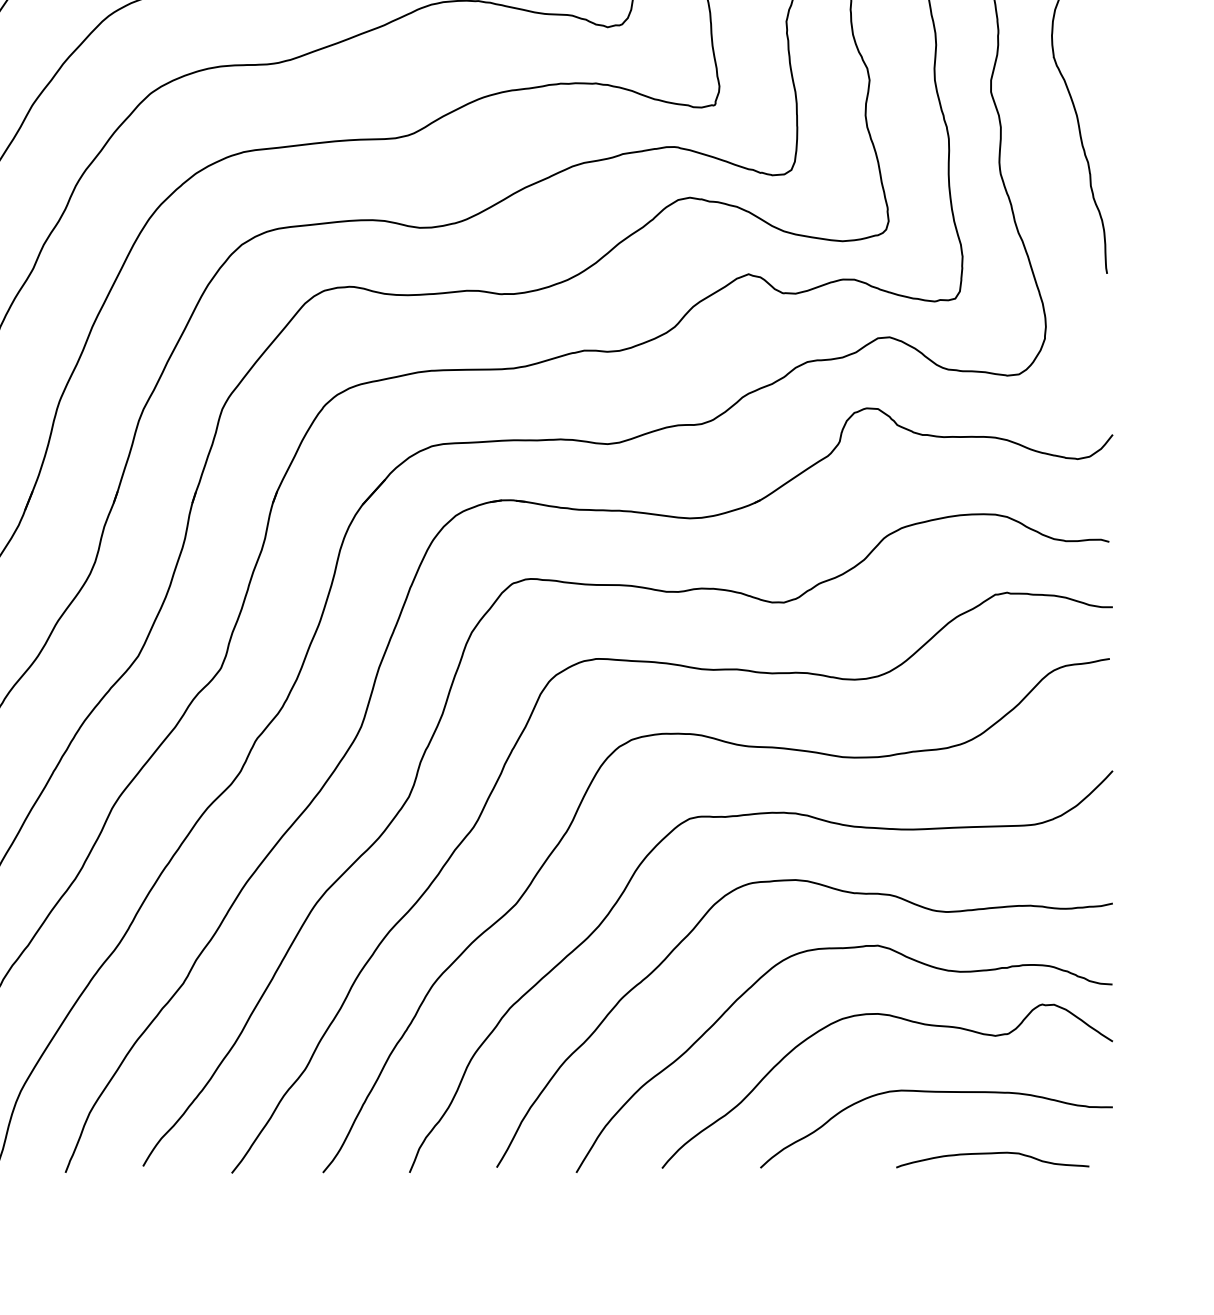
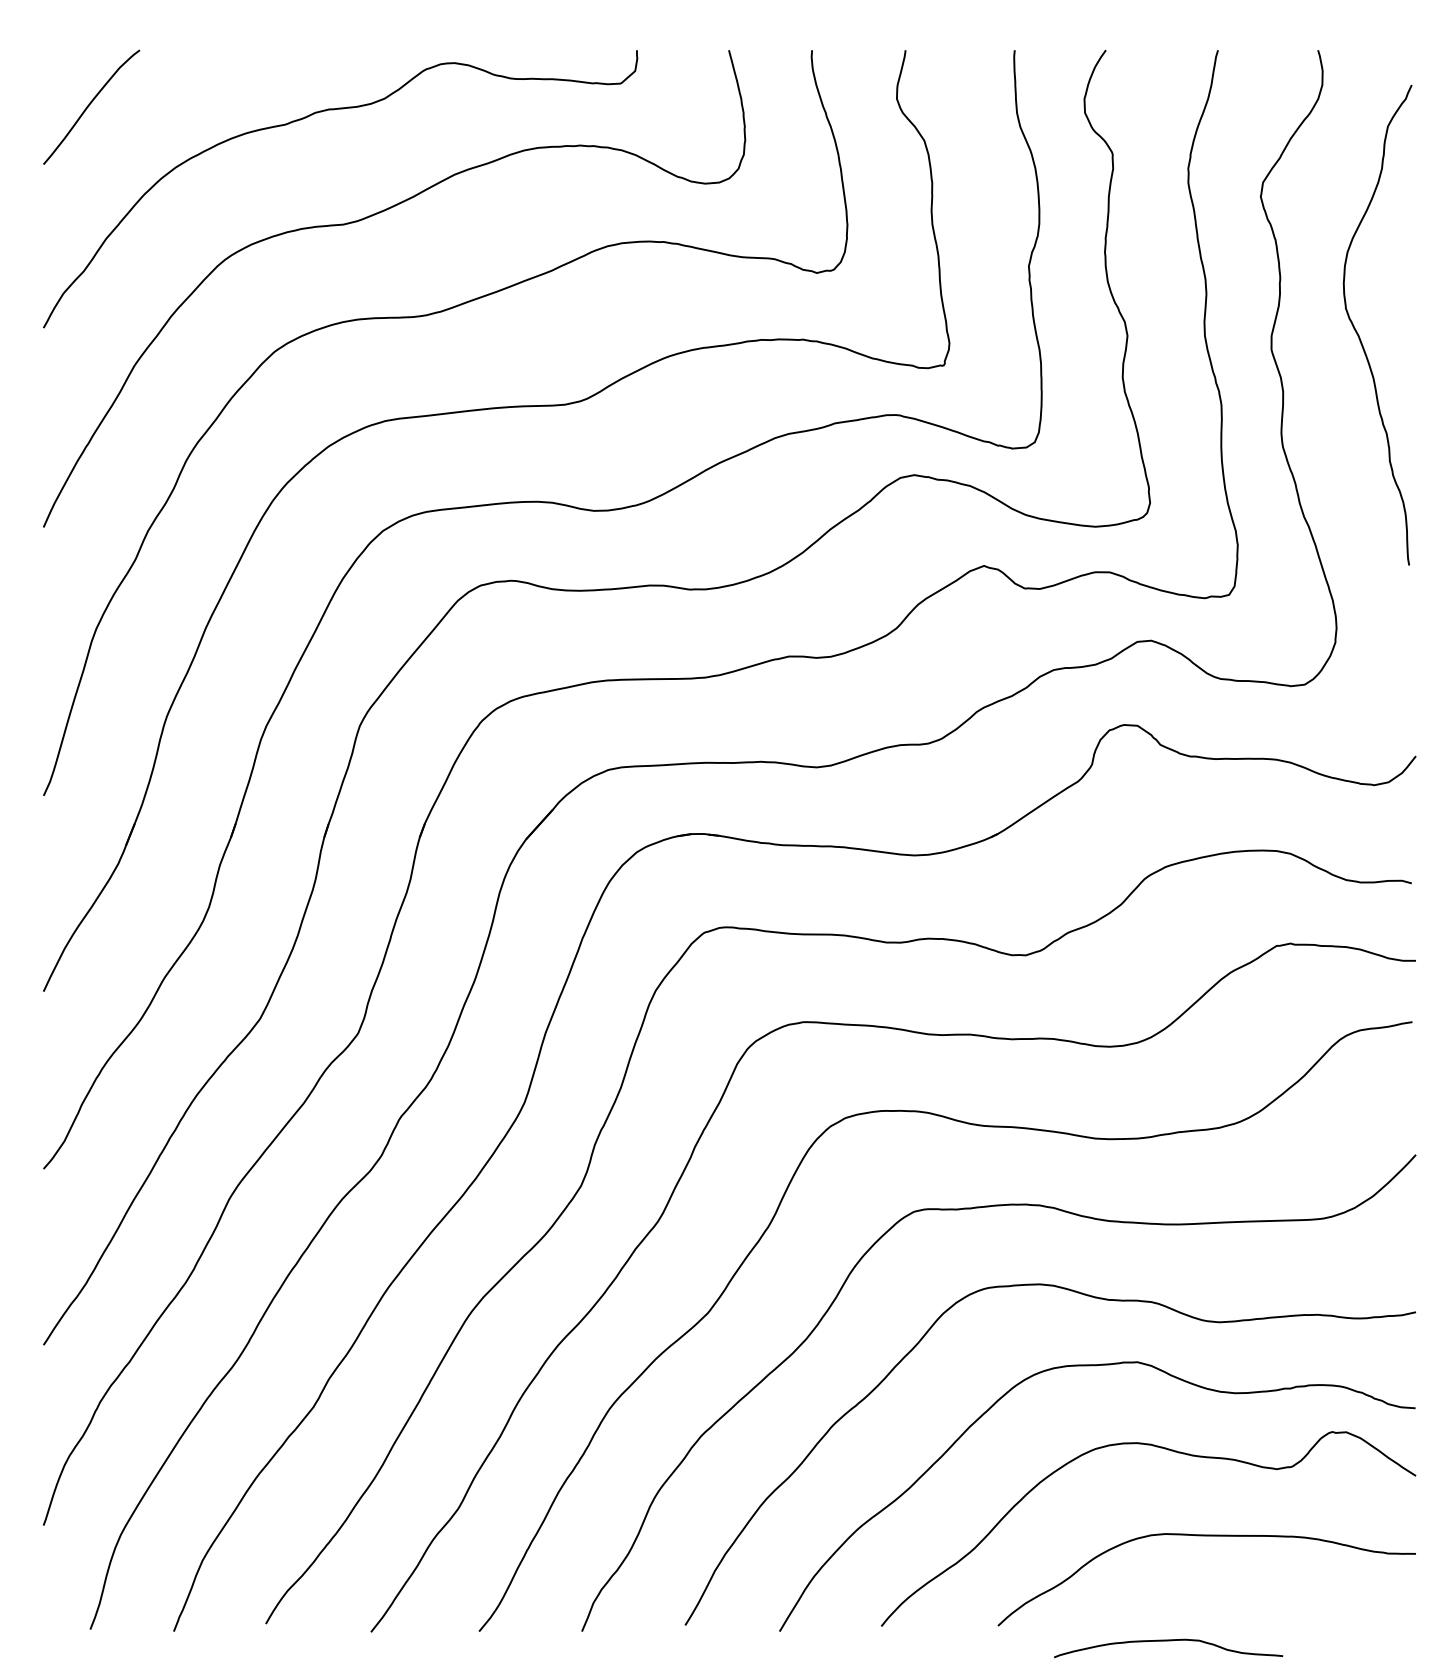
curve: (992, 1154) -> (1168, 1641), moved

